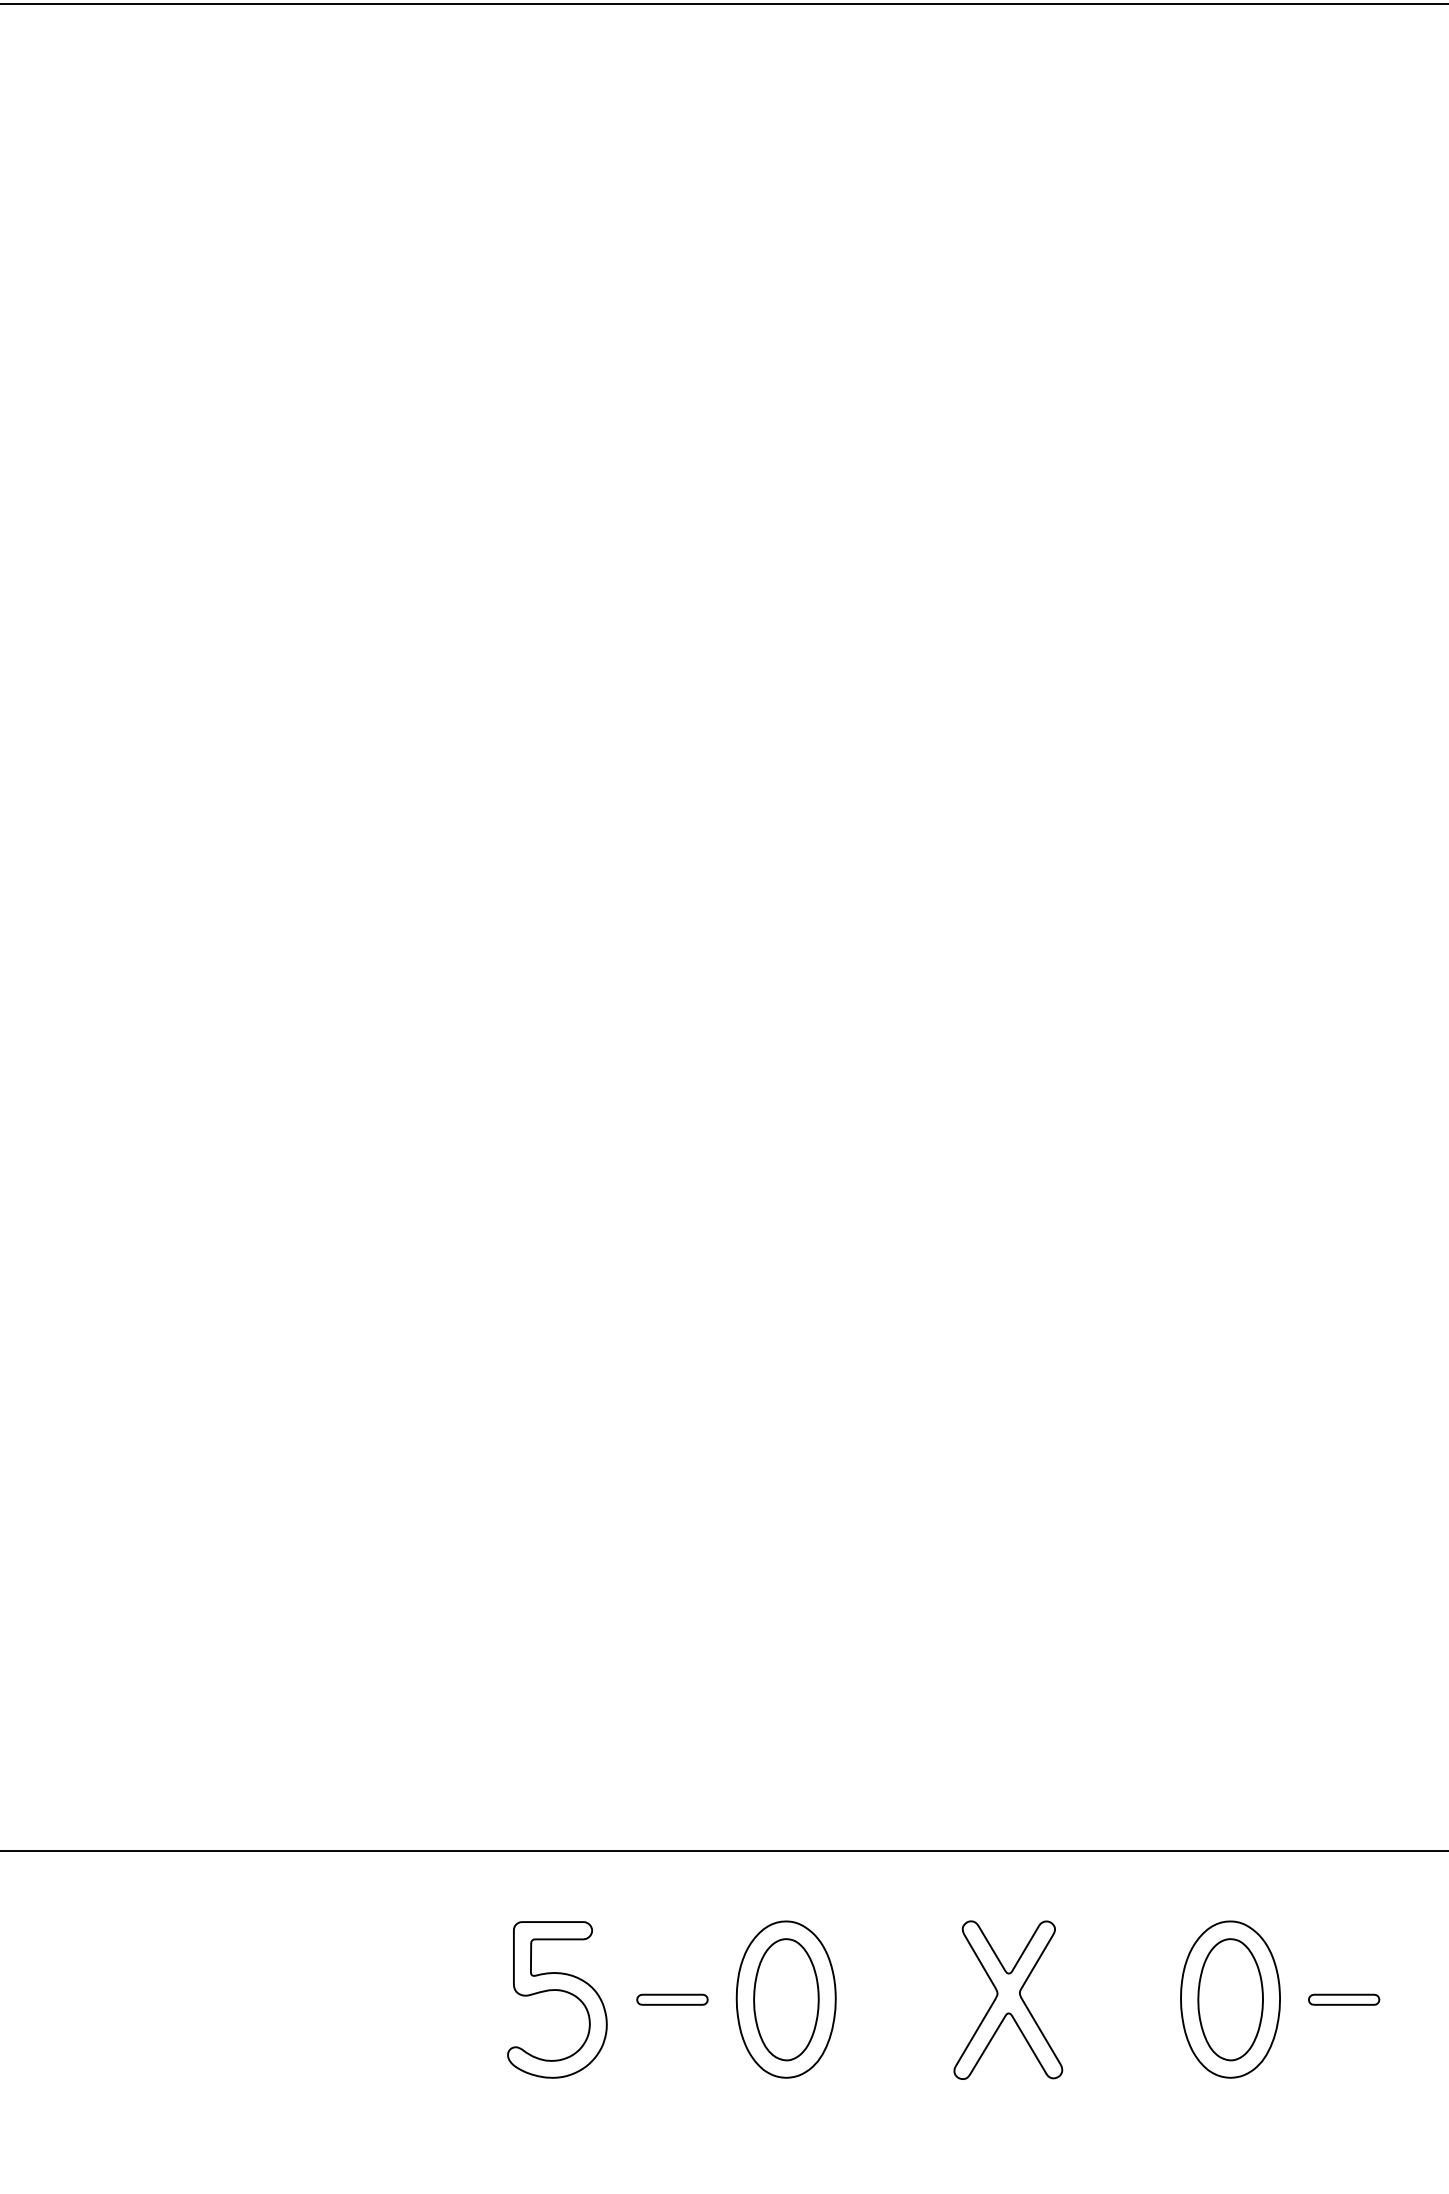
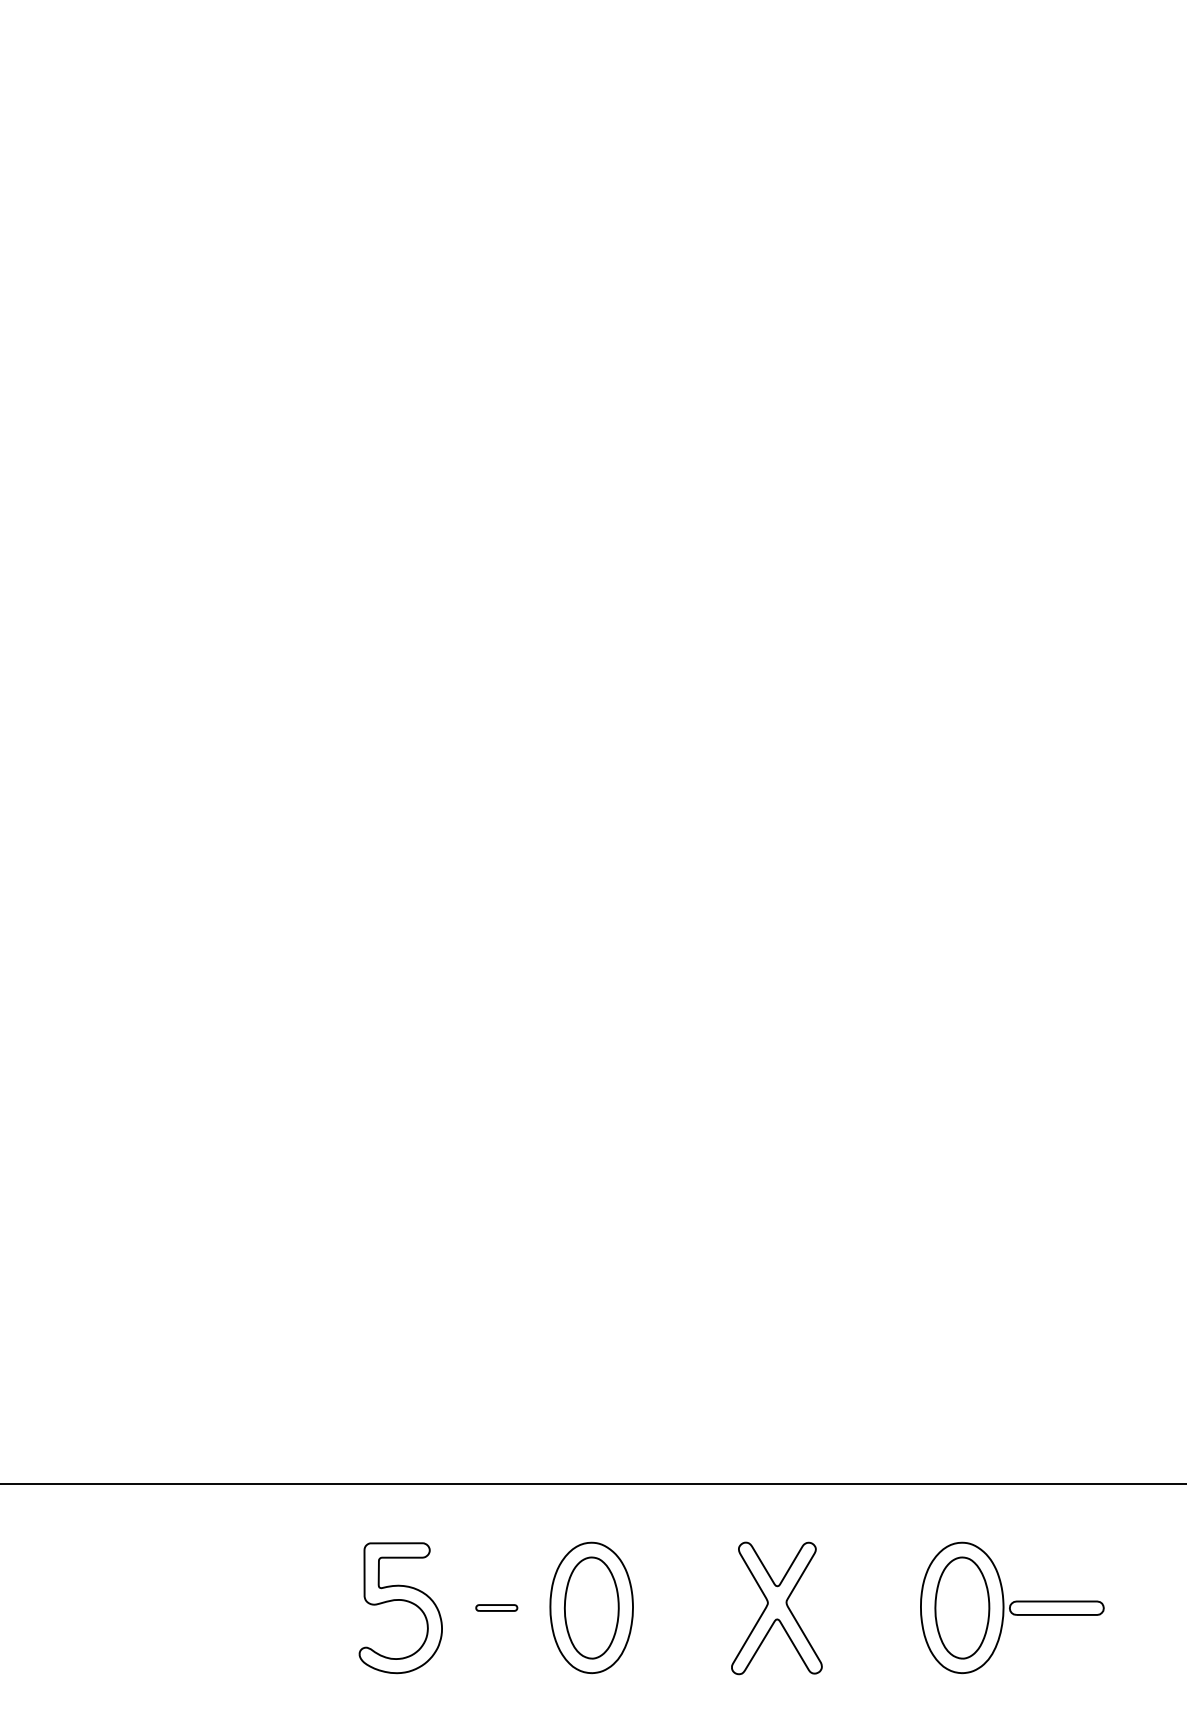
part: (672, 1999) -> (496, 1607), size x0.7
part: (1344, 1999) -> (1057, 1607), size x1.6

